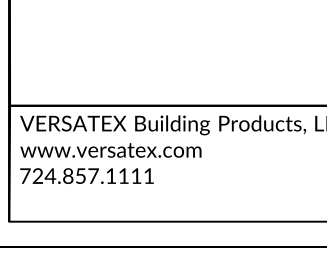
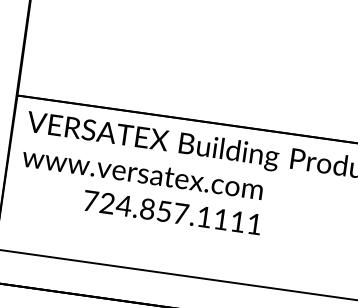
text: (86, 175) -> (171, 211), moved

